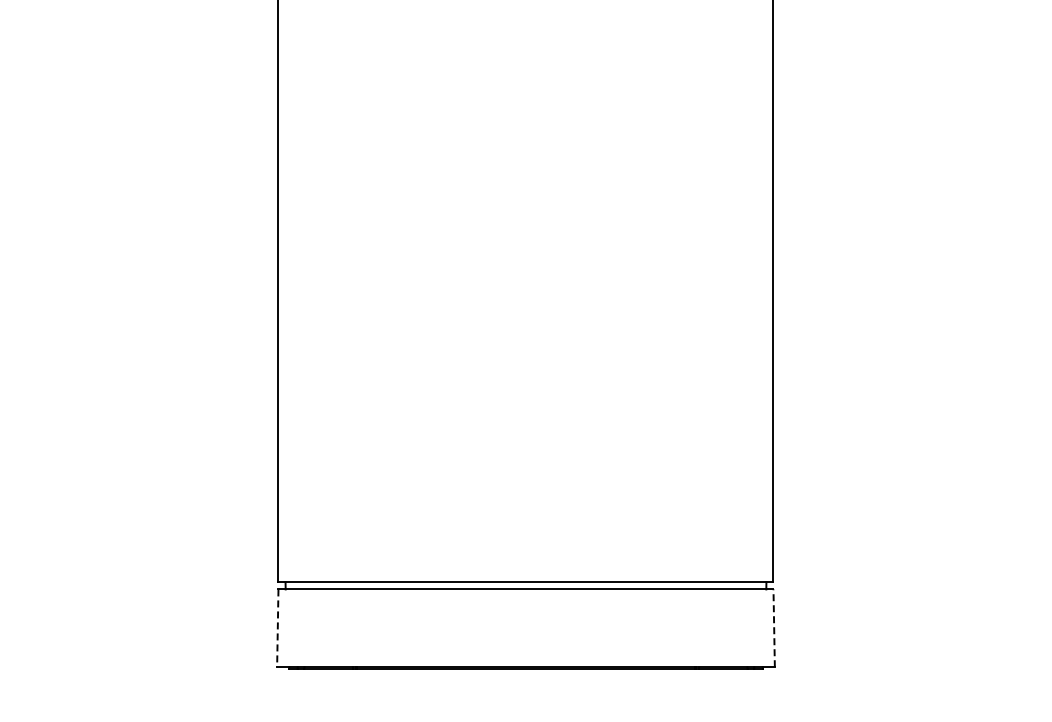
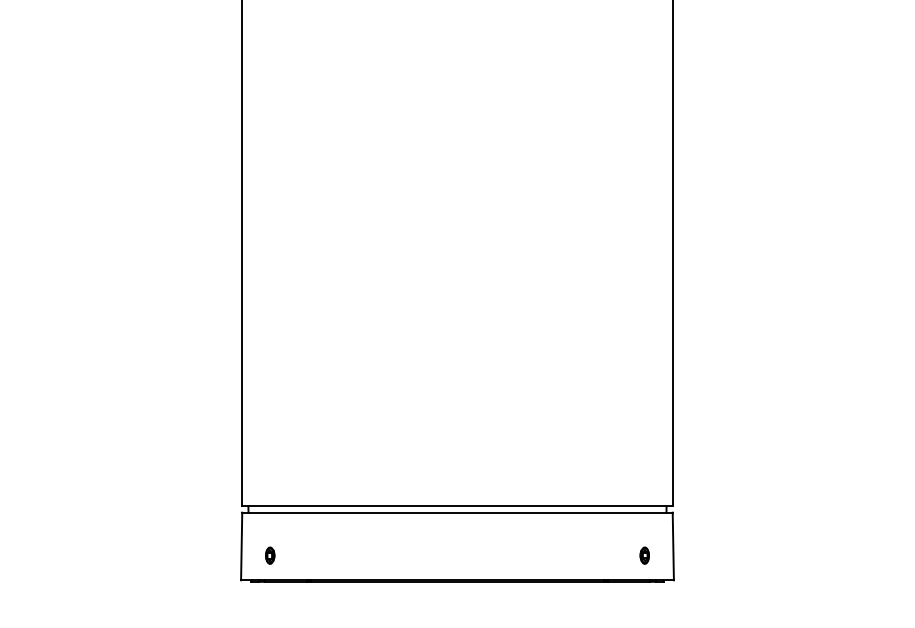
line: (277, 628) -> (241, 546), dashed -> solid
line: (774, 628) -> (673, 546), dashed -> solid
part: (310, 638) -> (270, 555), added
part: (741, 638) -> (644, 555), added

